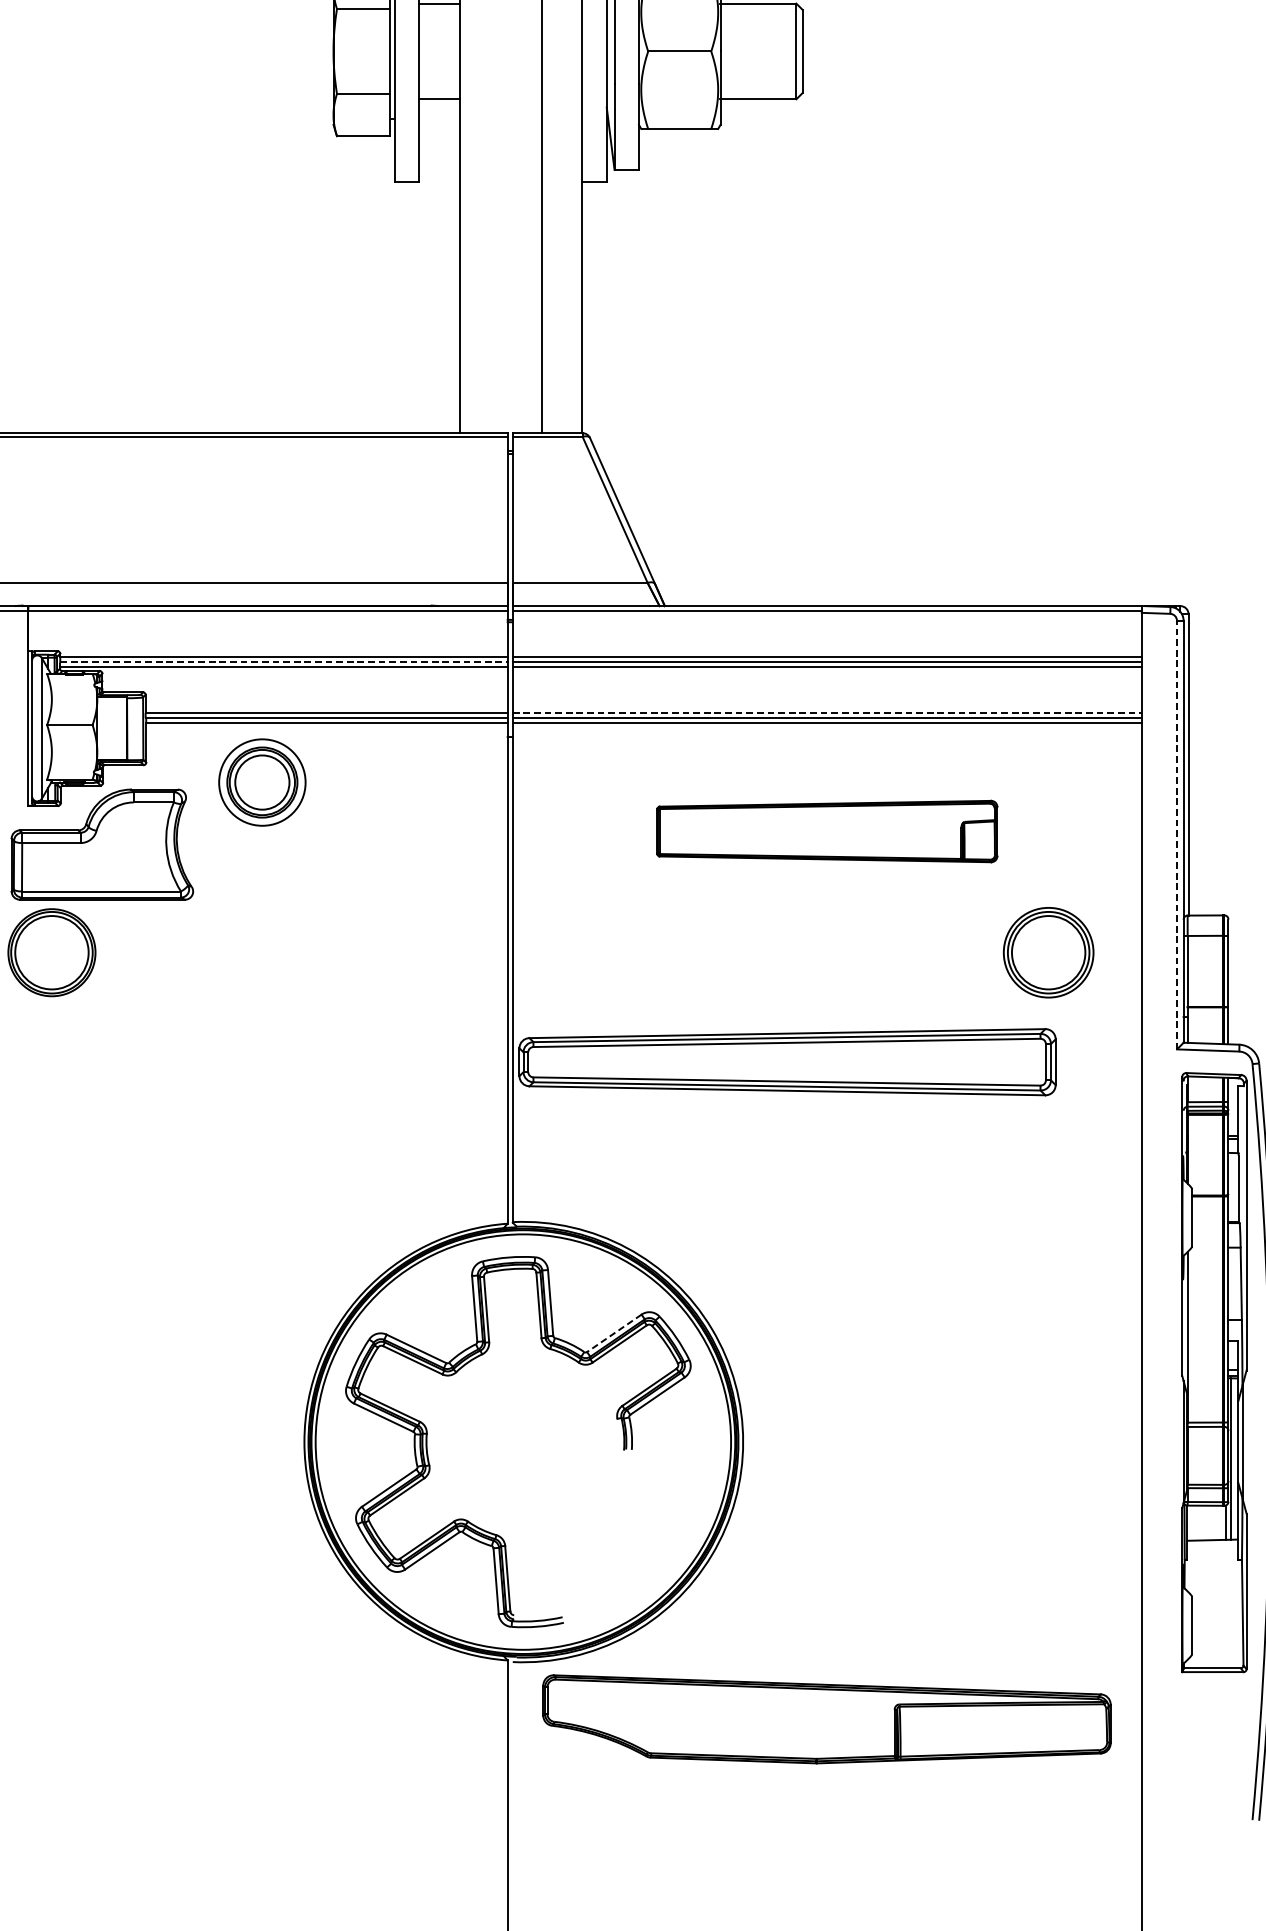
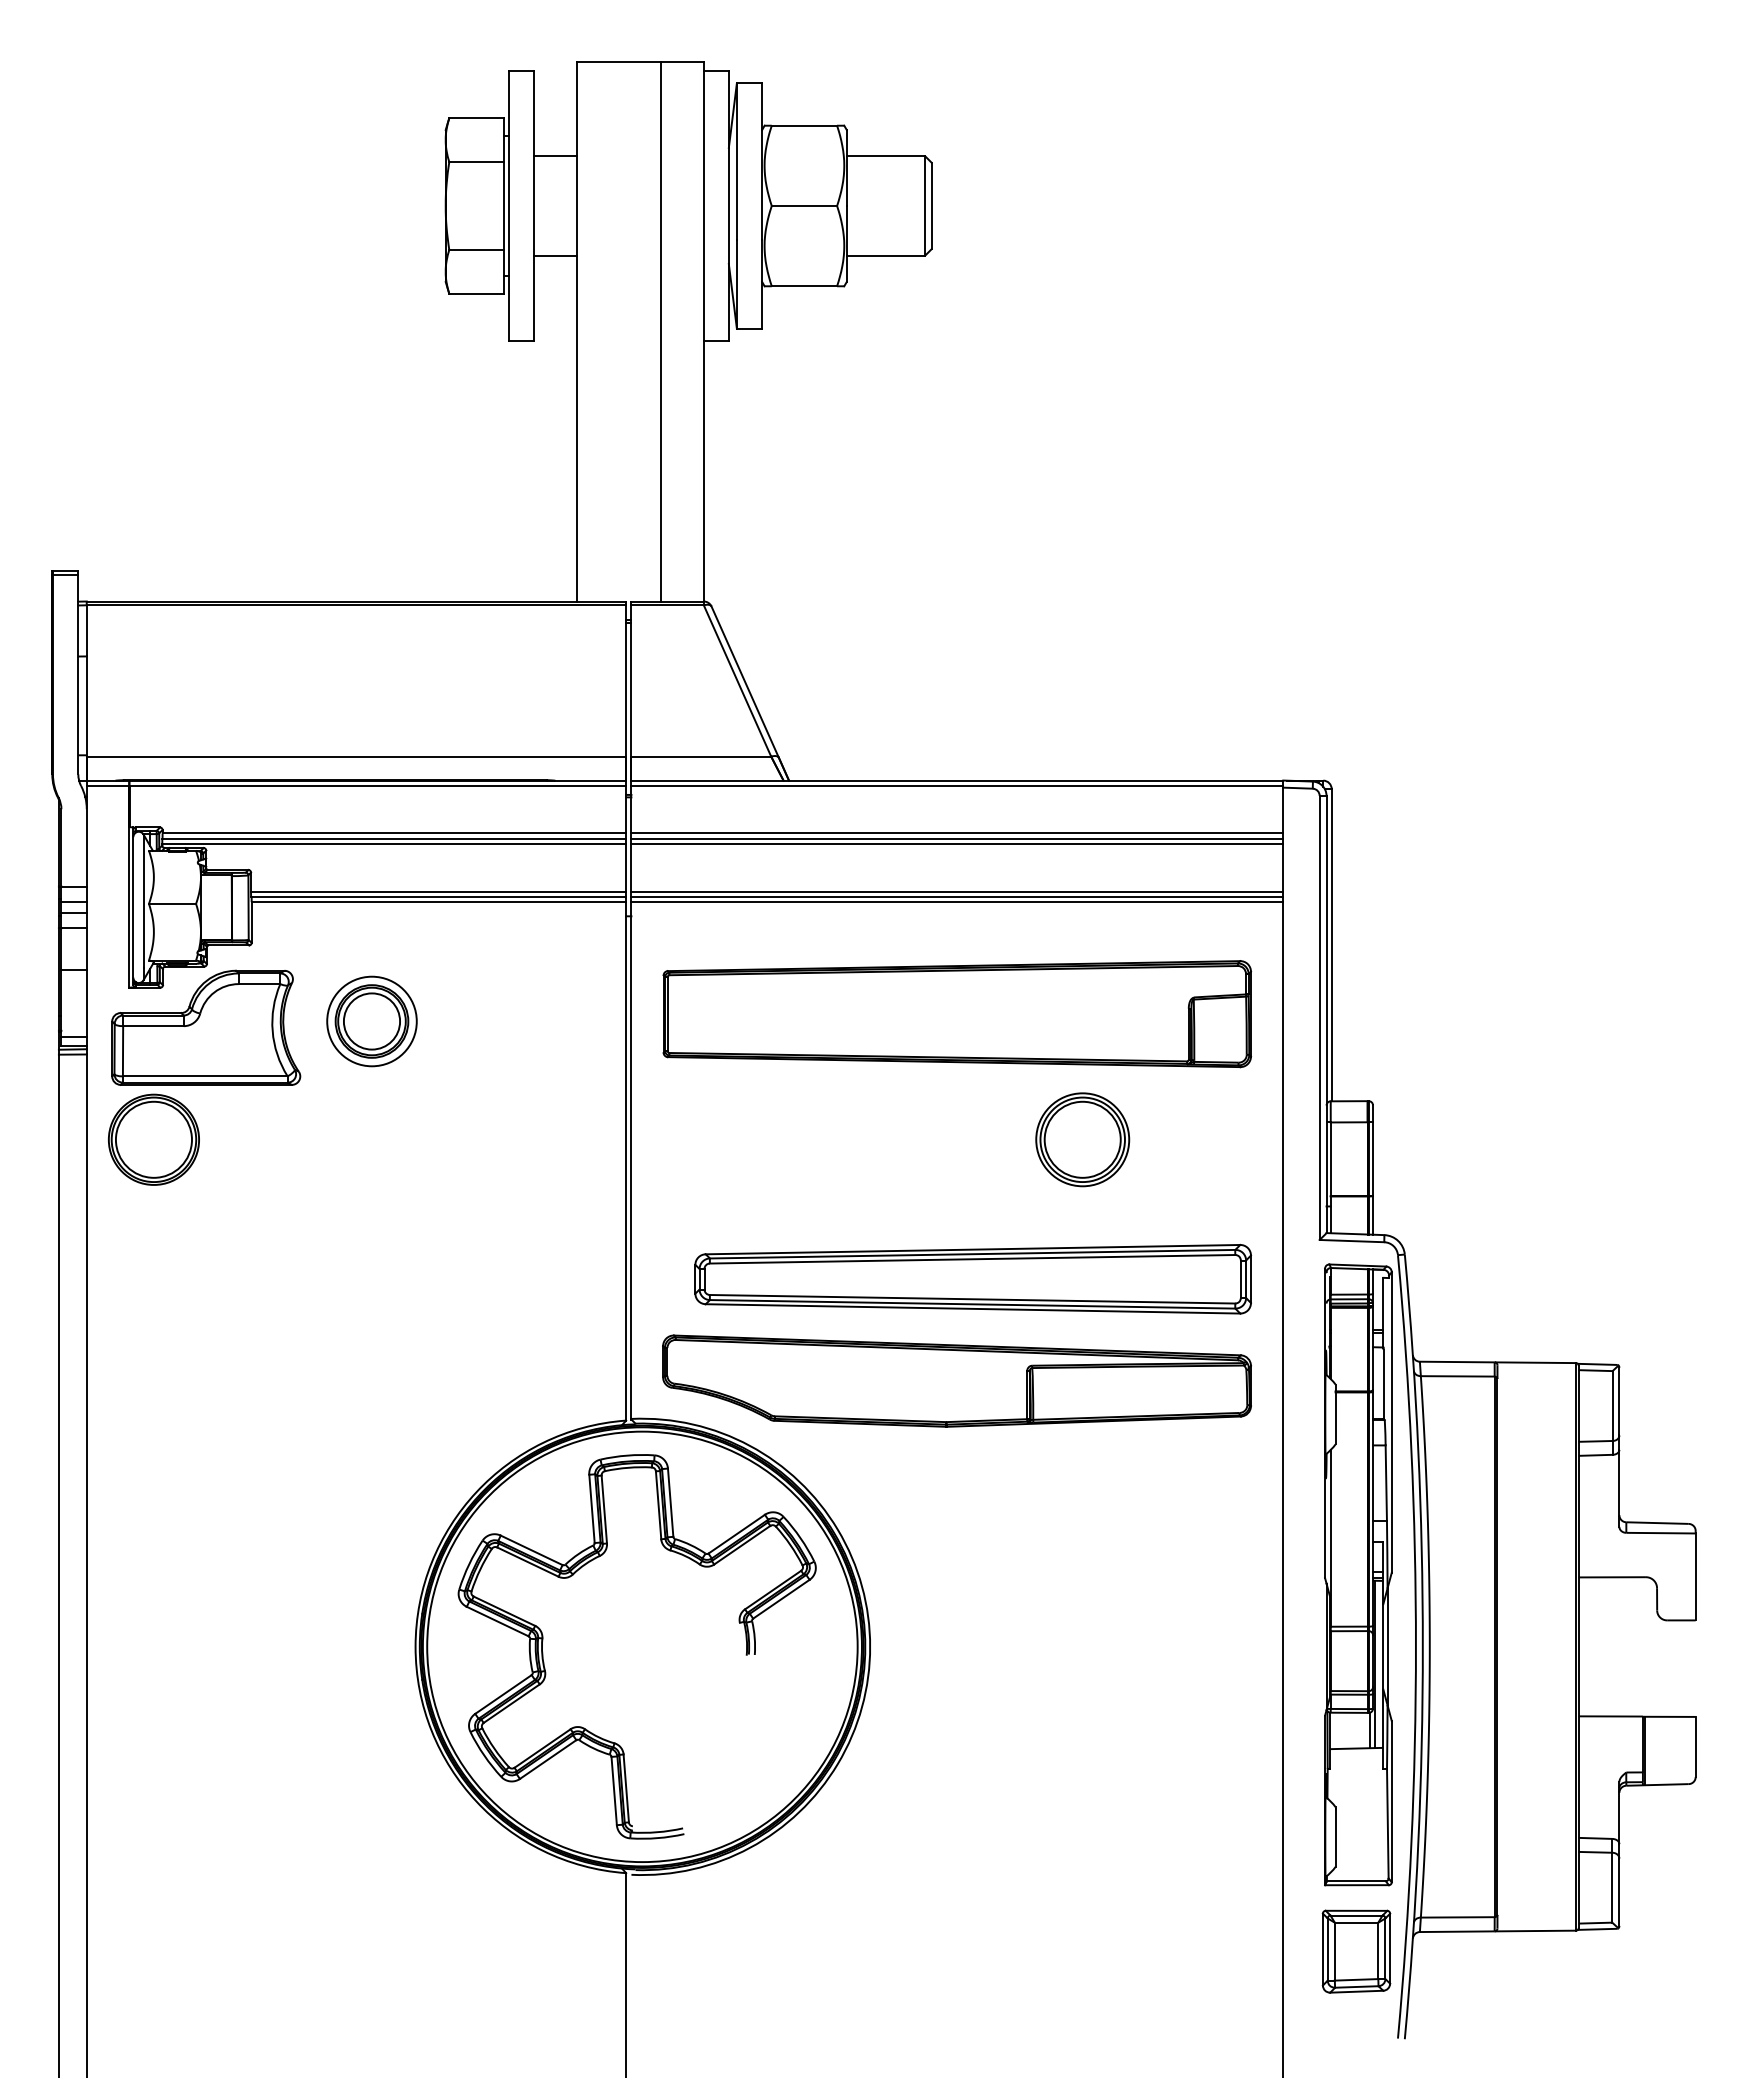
line: (284, 661) -> (394, 838), dashed -> solid
line: (827, 713) -> (957, 891), dashed -> solid
part: (261, 782) -> (371, 1021), moved
part: (827, 831) -> (957, 1014), size x1.67
line: (1176, 834) -> (1319, 1017), dashed -> solid
part: (1048, 952) -> (1082, 1139), moved
part: (787, 1061) -> (973, 1278), moved
line: (614, 1333) -> (736, 1534), dashed -> solid
part: (826, 1718) -> (956, 1380), moved
part: (1212, 1736) -> (1356, 1951), added

